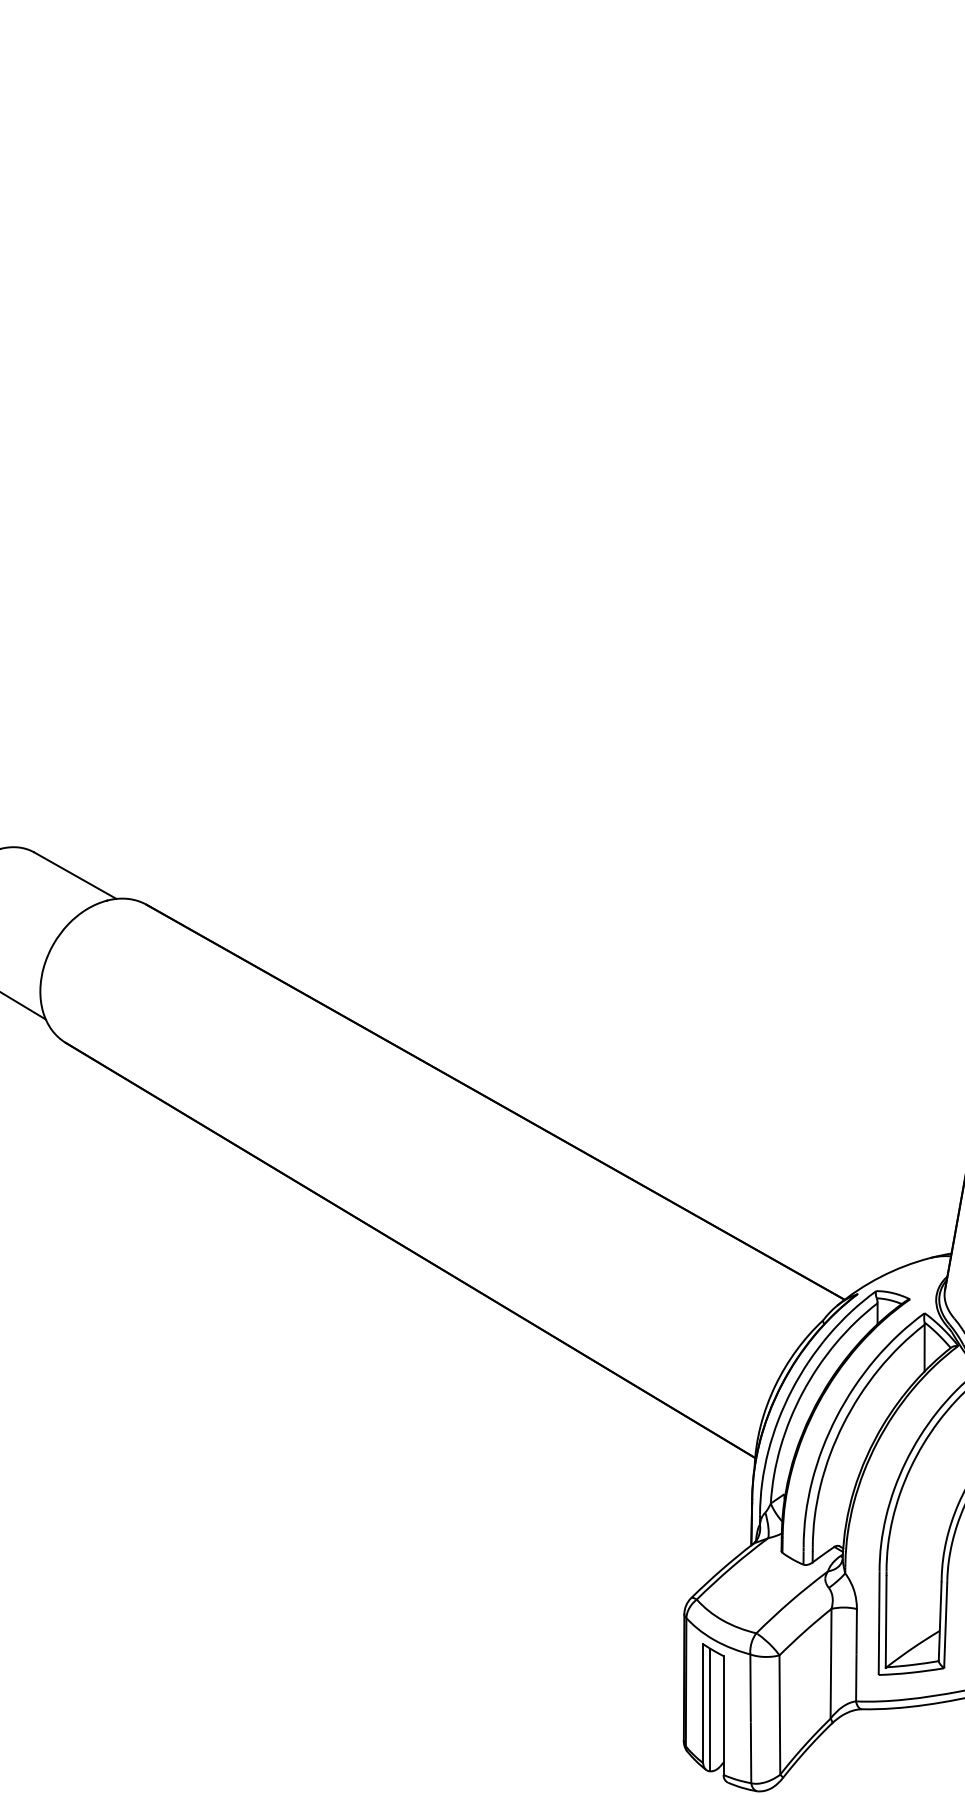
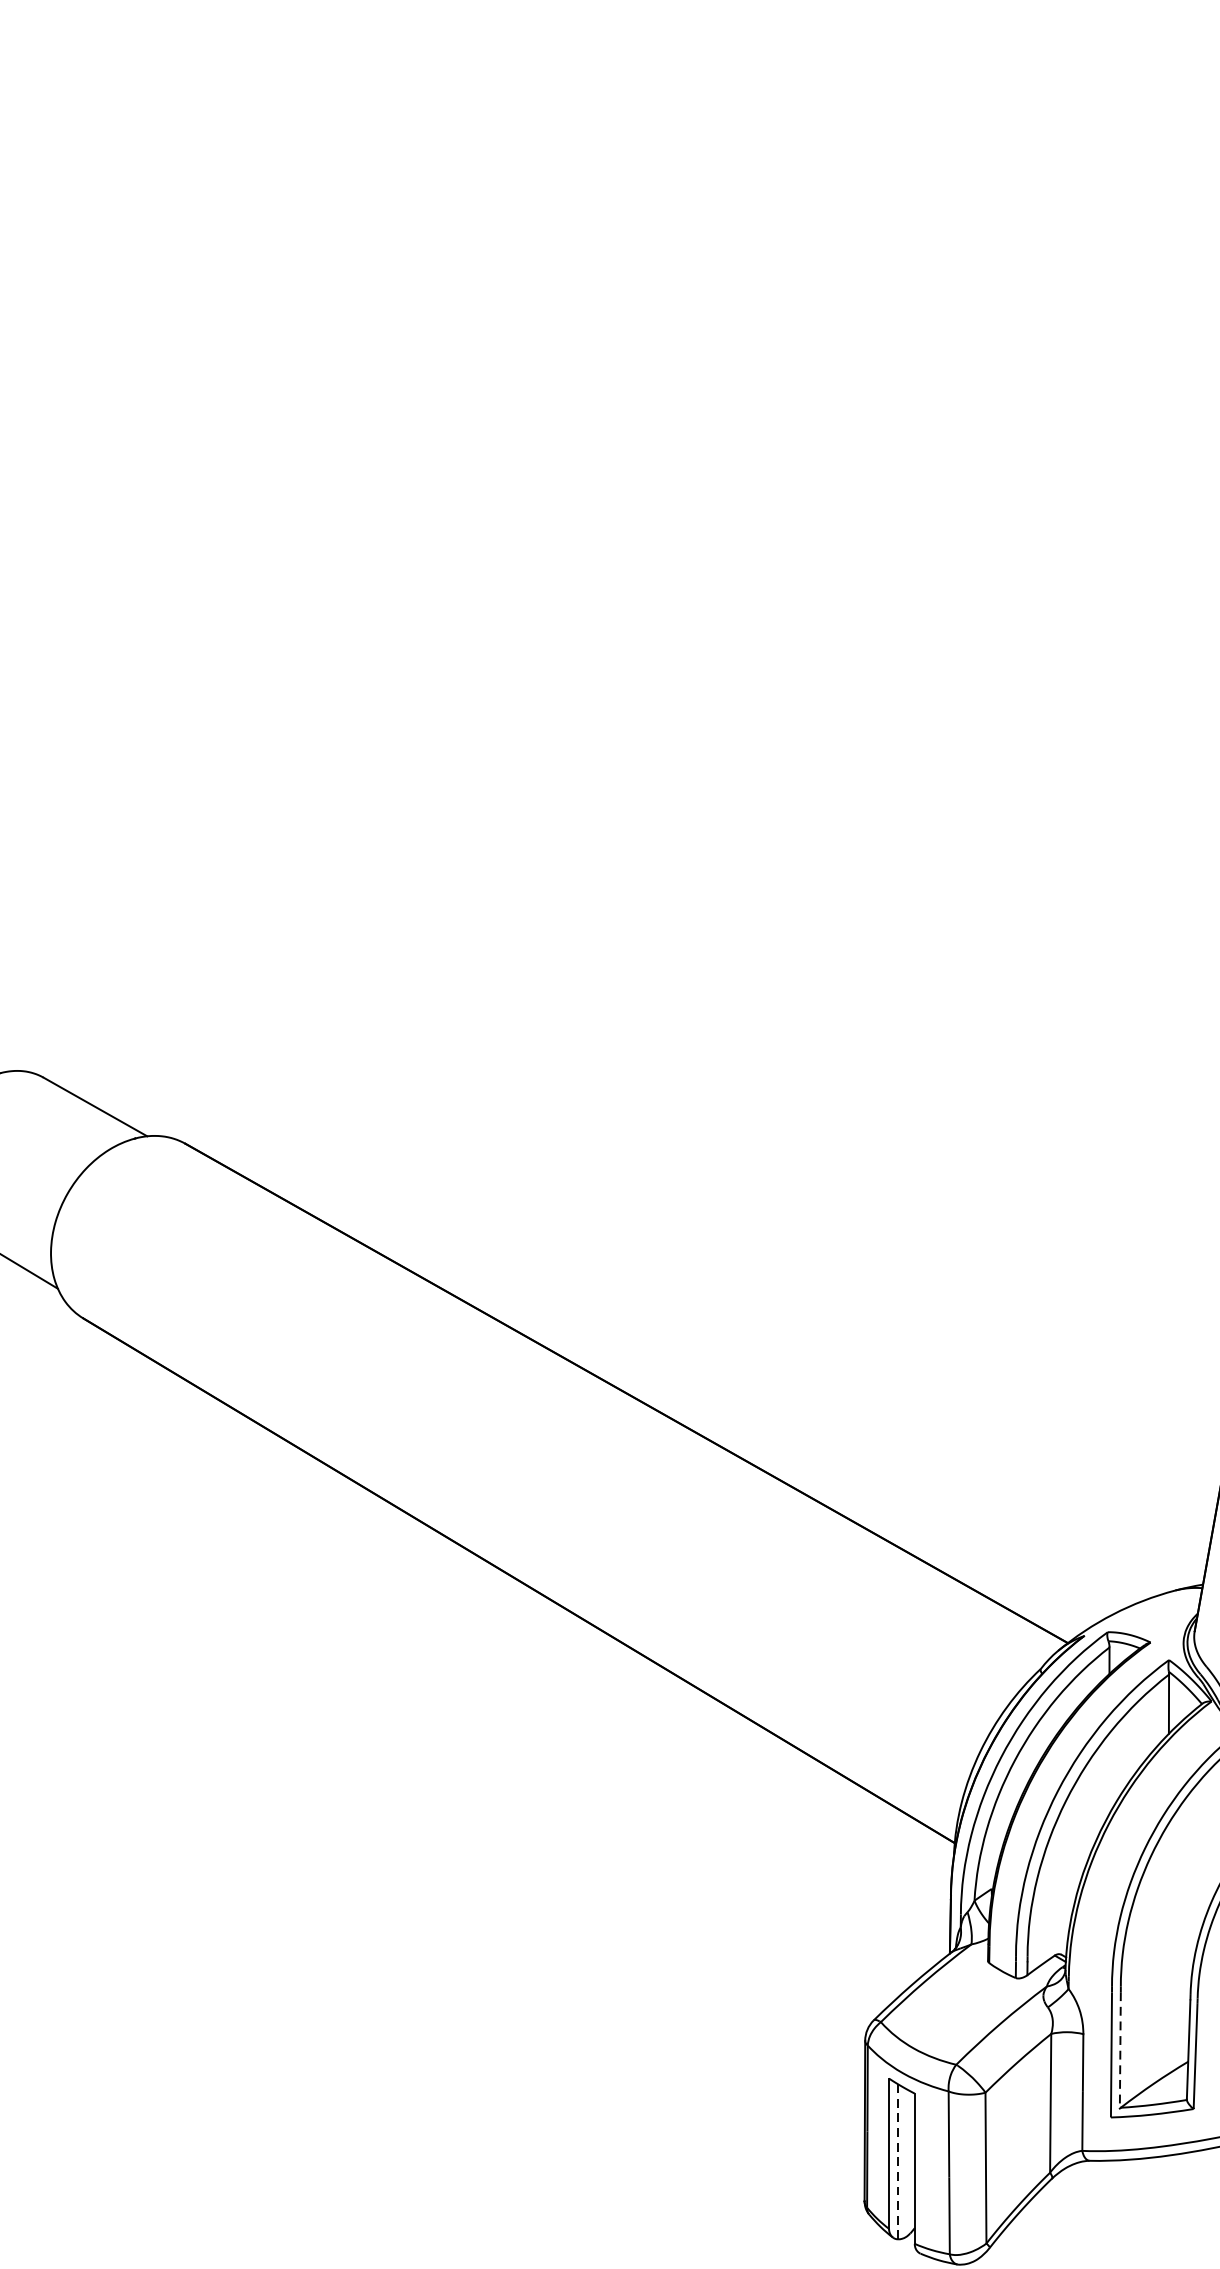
line: (886, 1622) -> (1120, 2051), solid -> dashed
line: (710, 1710) -> (898, 2162), solid -> dashed

